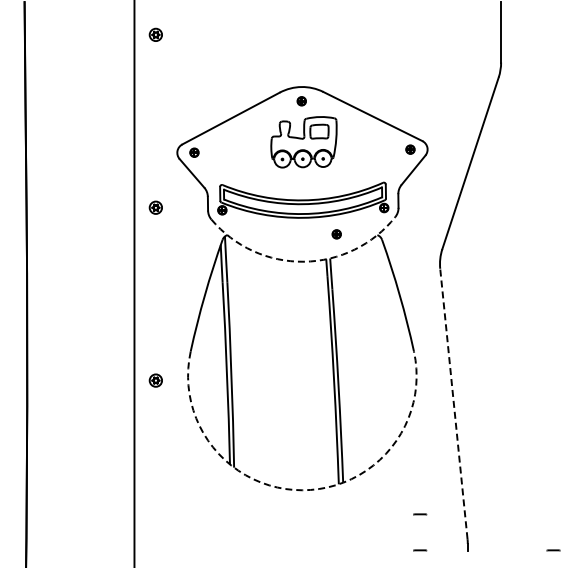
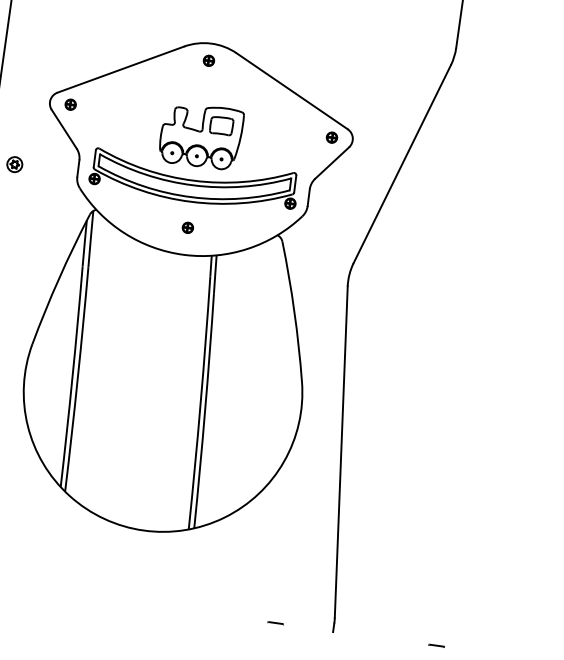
part: (303, 142) -> (200, 136), moved
part: (336, 234) -> (187, 227), moved
arc: (304, 261) -> (185, 254), dashed -> solid
line: (453, 403) -> (340, 451), dashed -> solid
arc: (302, 490) -> (143, 530), dashed -> solid
line: (420, 514) -> (282, 579), removed

